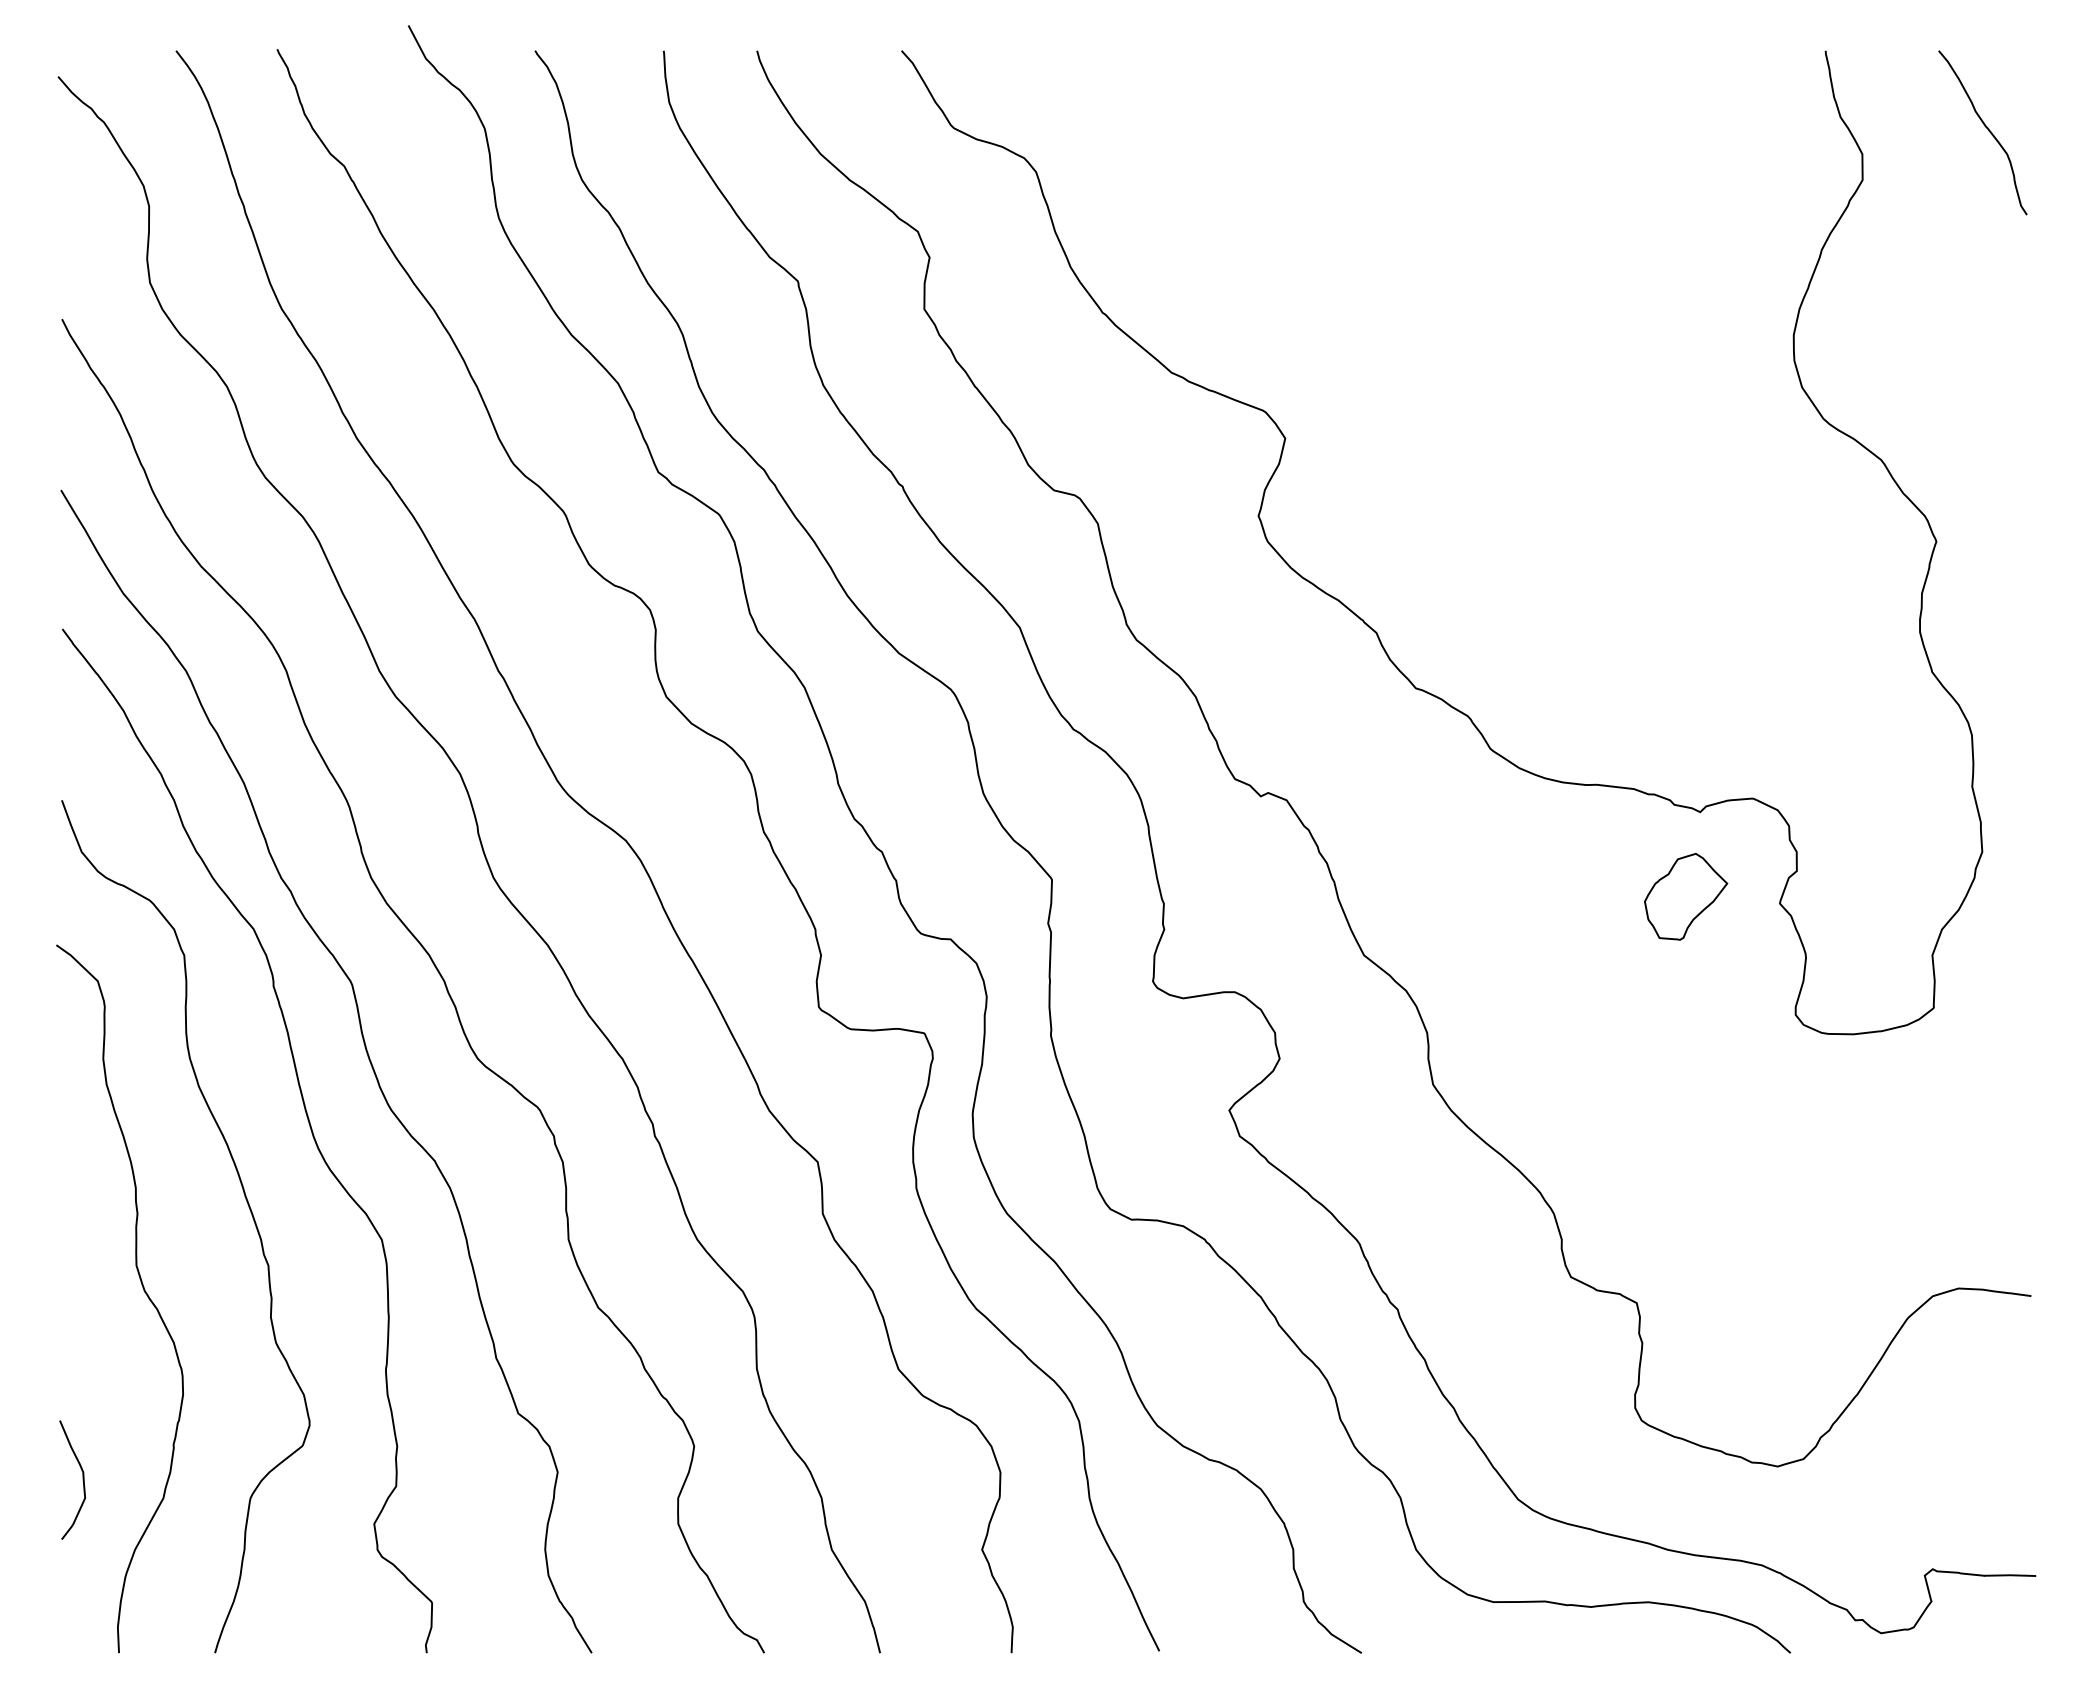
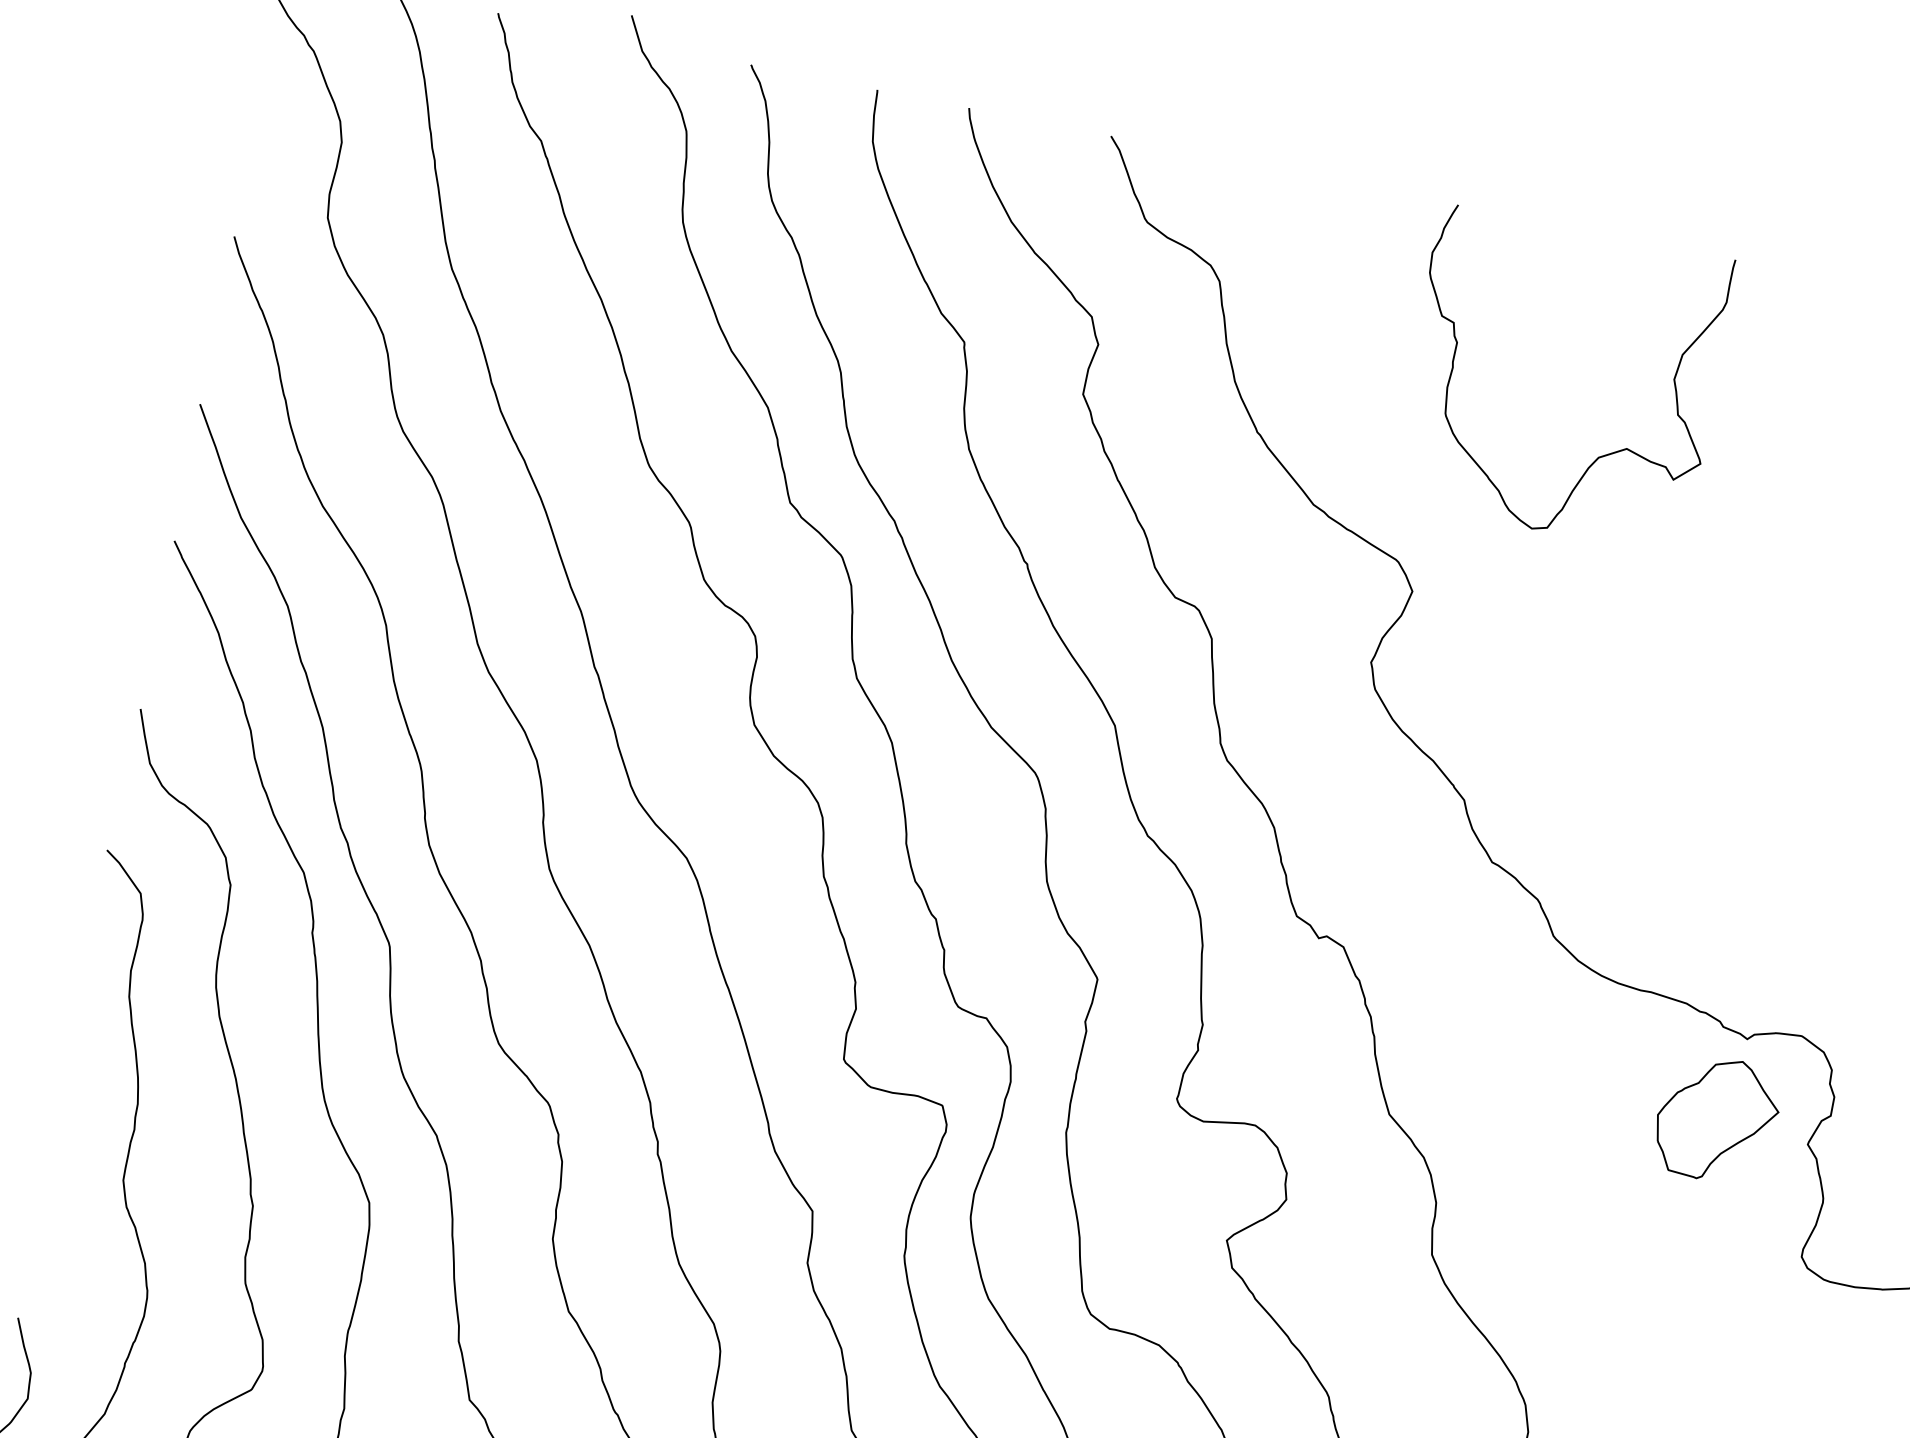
curve: (1442, 269) -> (1599, 456), added
part: (1685, 896) -> (1716, 1119), size x1.43

